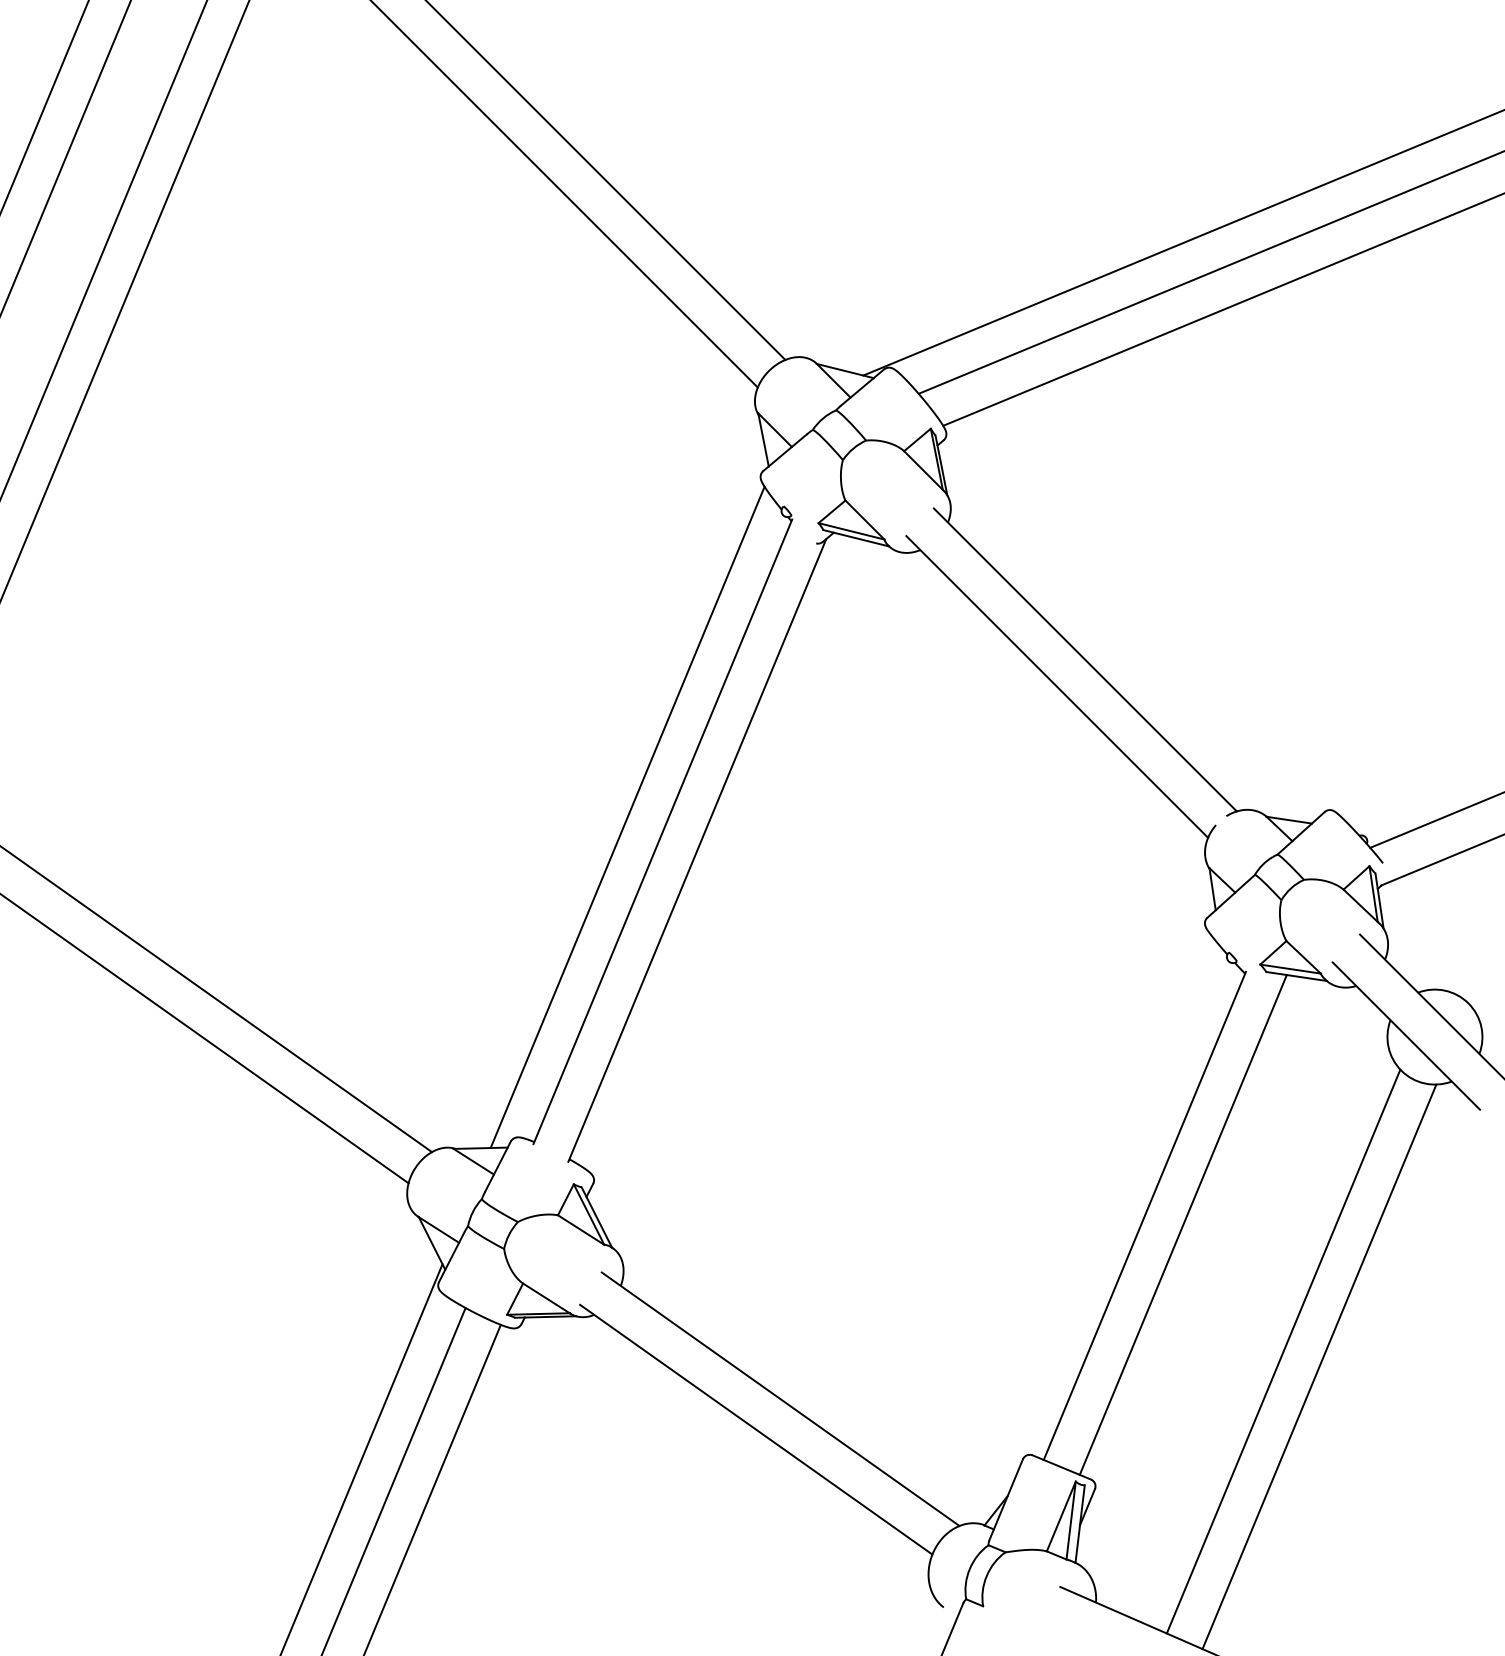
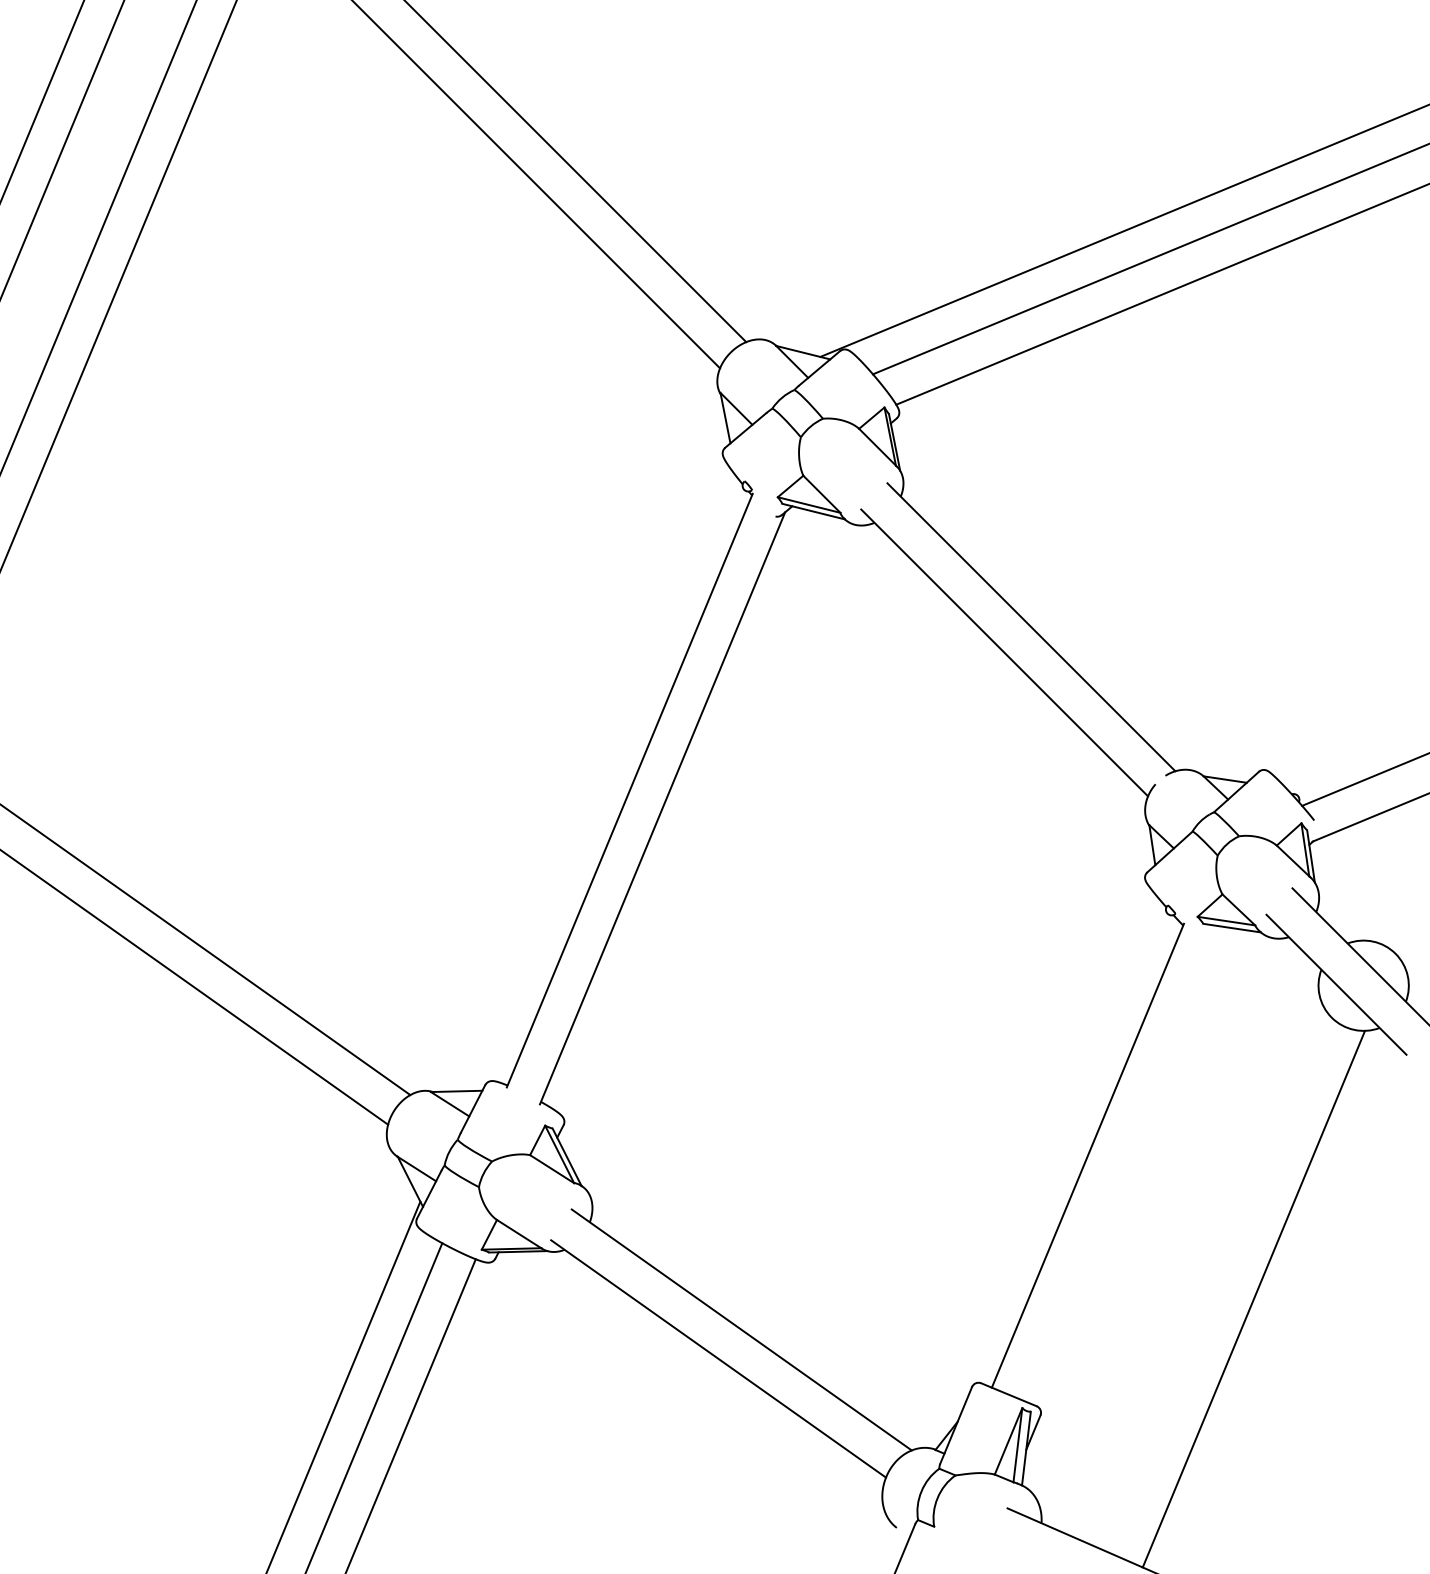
line: (627, 817) -> (596, 777), removed
line: (1182, 1224) -> (1123, 1163), removed
line: (1283, 1351) -> (1219, 1284), removed

